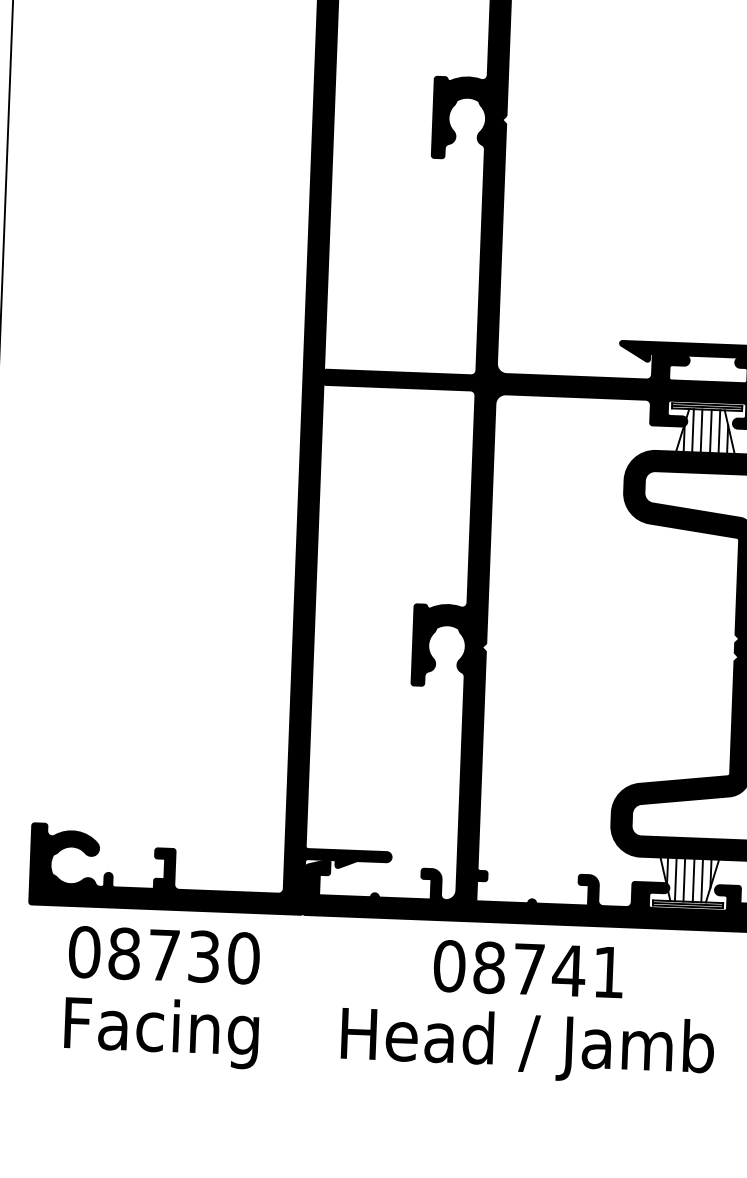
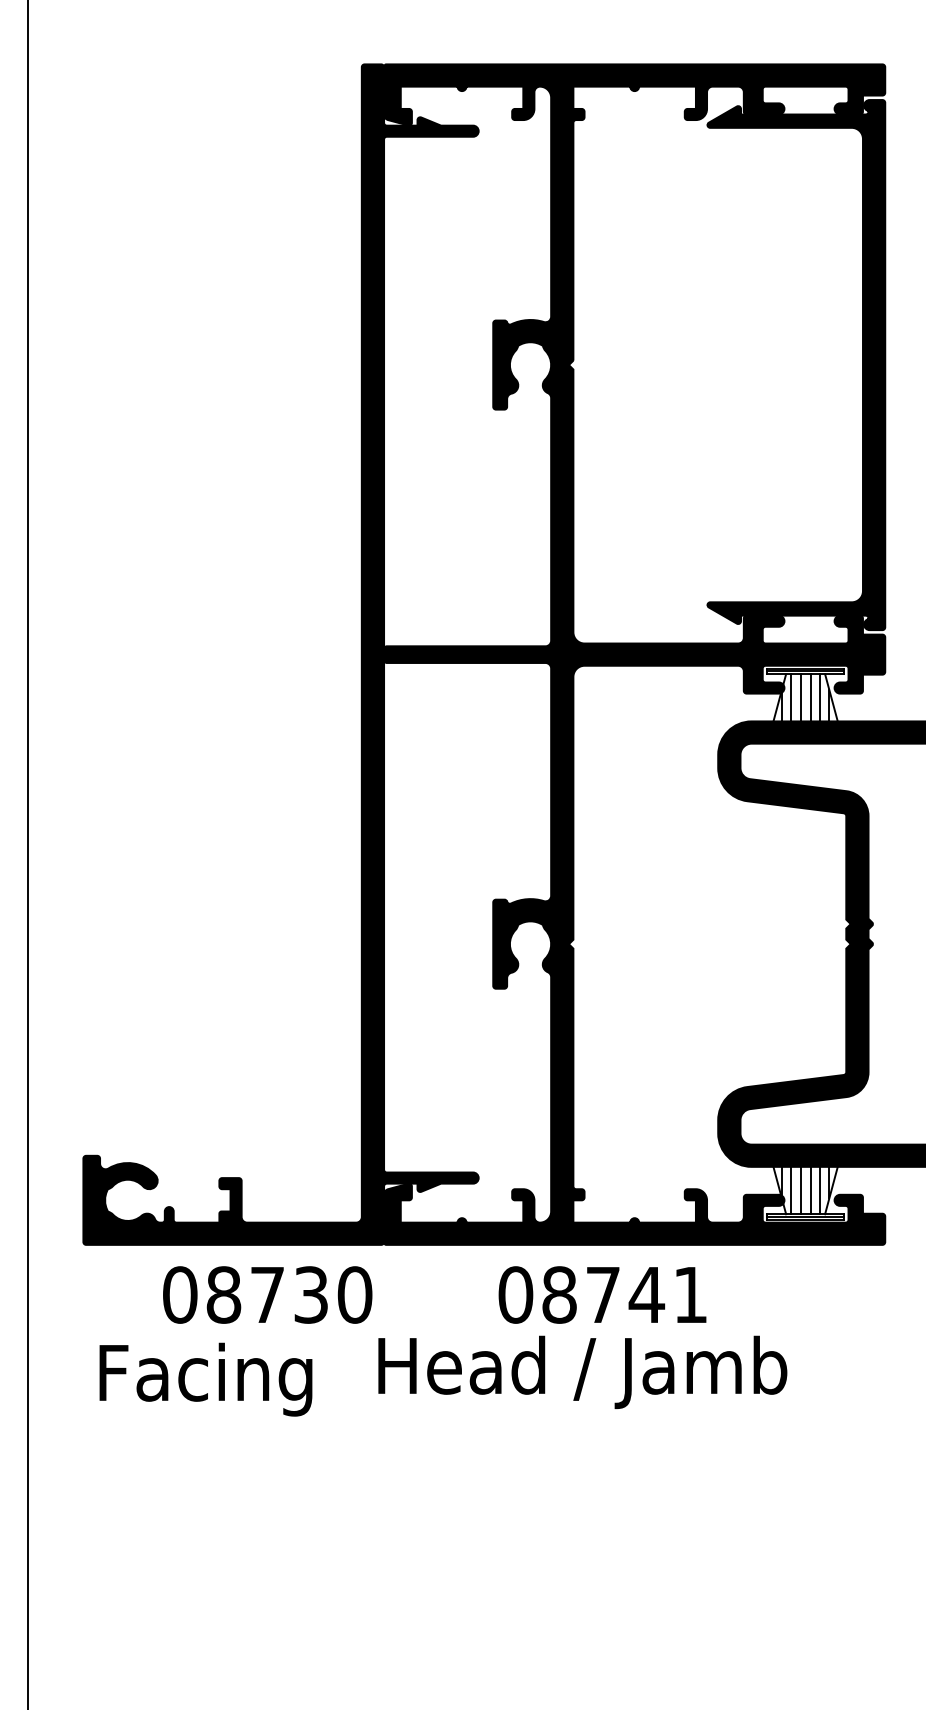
text: (164, 954) -> (267, 1294), moved
text: (528, 968) -> (602, 1294), moved
text: (161, 1032) -> (205, 1379), moved
text: (527, 1045) -> (582, 1371), moved

